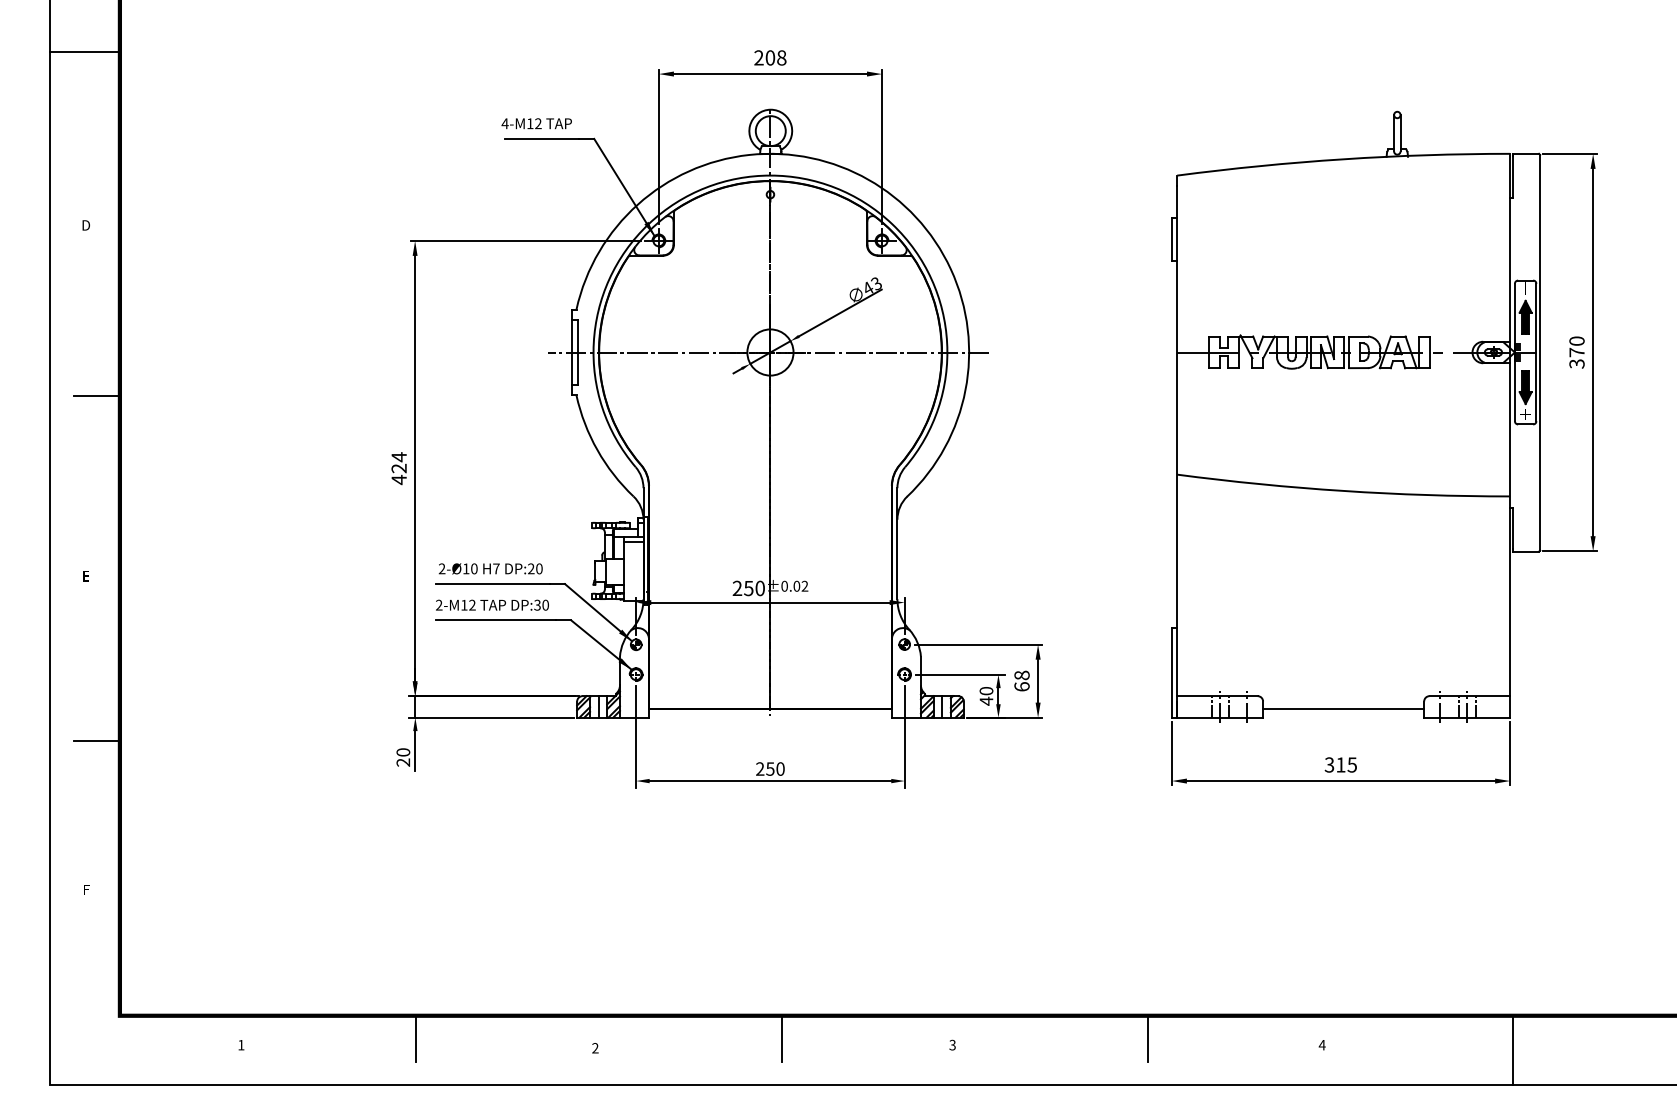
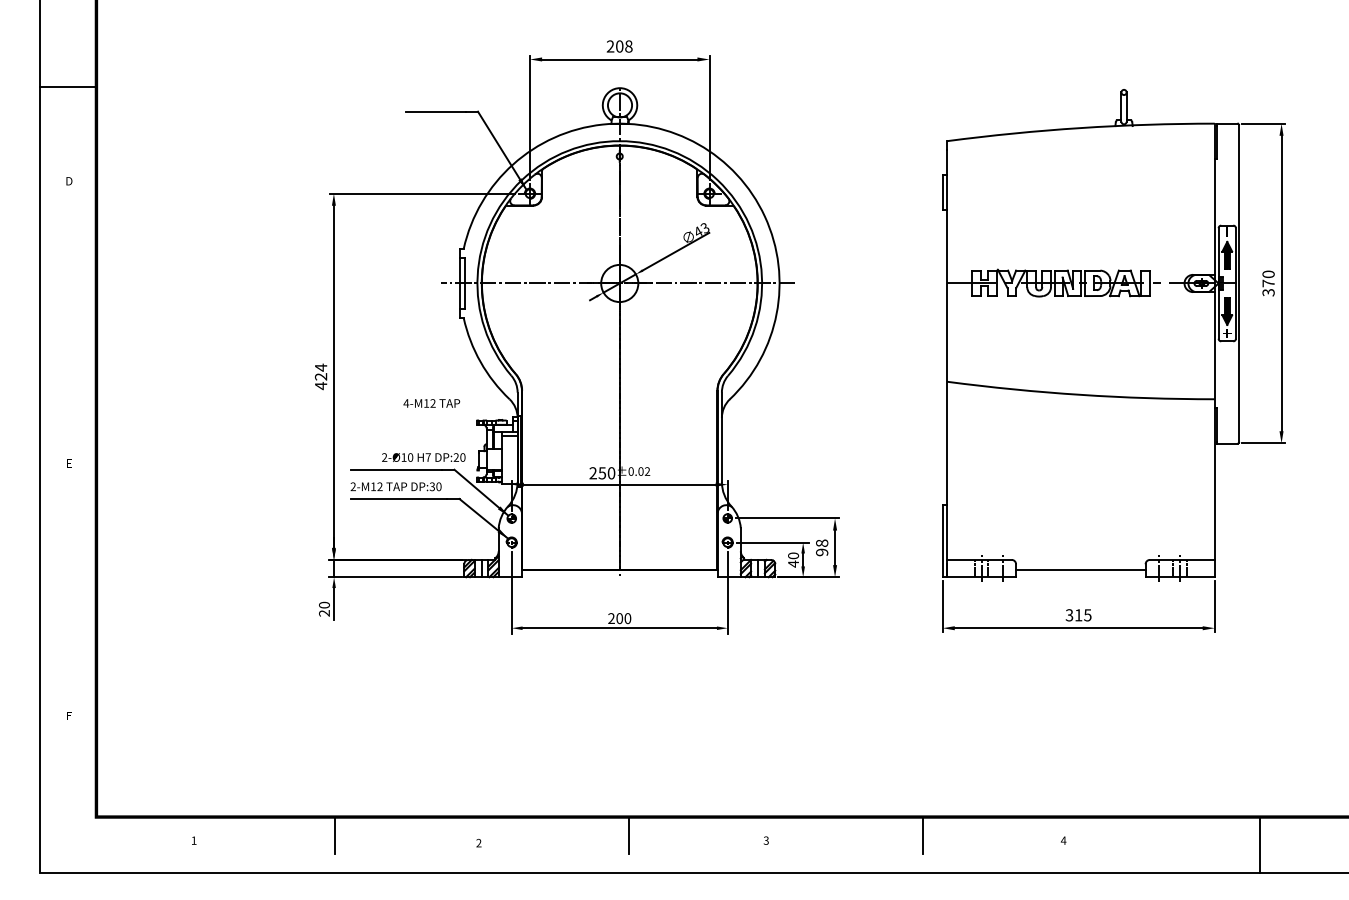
line: (85, 51) -> (68, 86), moved
text: (536, 123) -> (431, 403), moved
line: (96, 396) -> (77, 318), removed
text: (490, 568) -> (423, 457), moved
text: (1022, 686) -> (822, 552), 68 -> 98
line: (96, 740) -> (77, 595), removed
text: (770, 768) -> (619, 618), 250 -> 200
line: (1513, 1051) -> (1260, 845), moved

